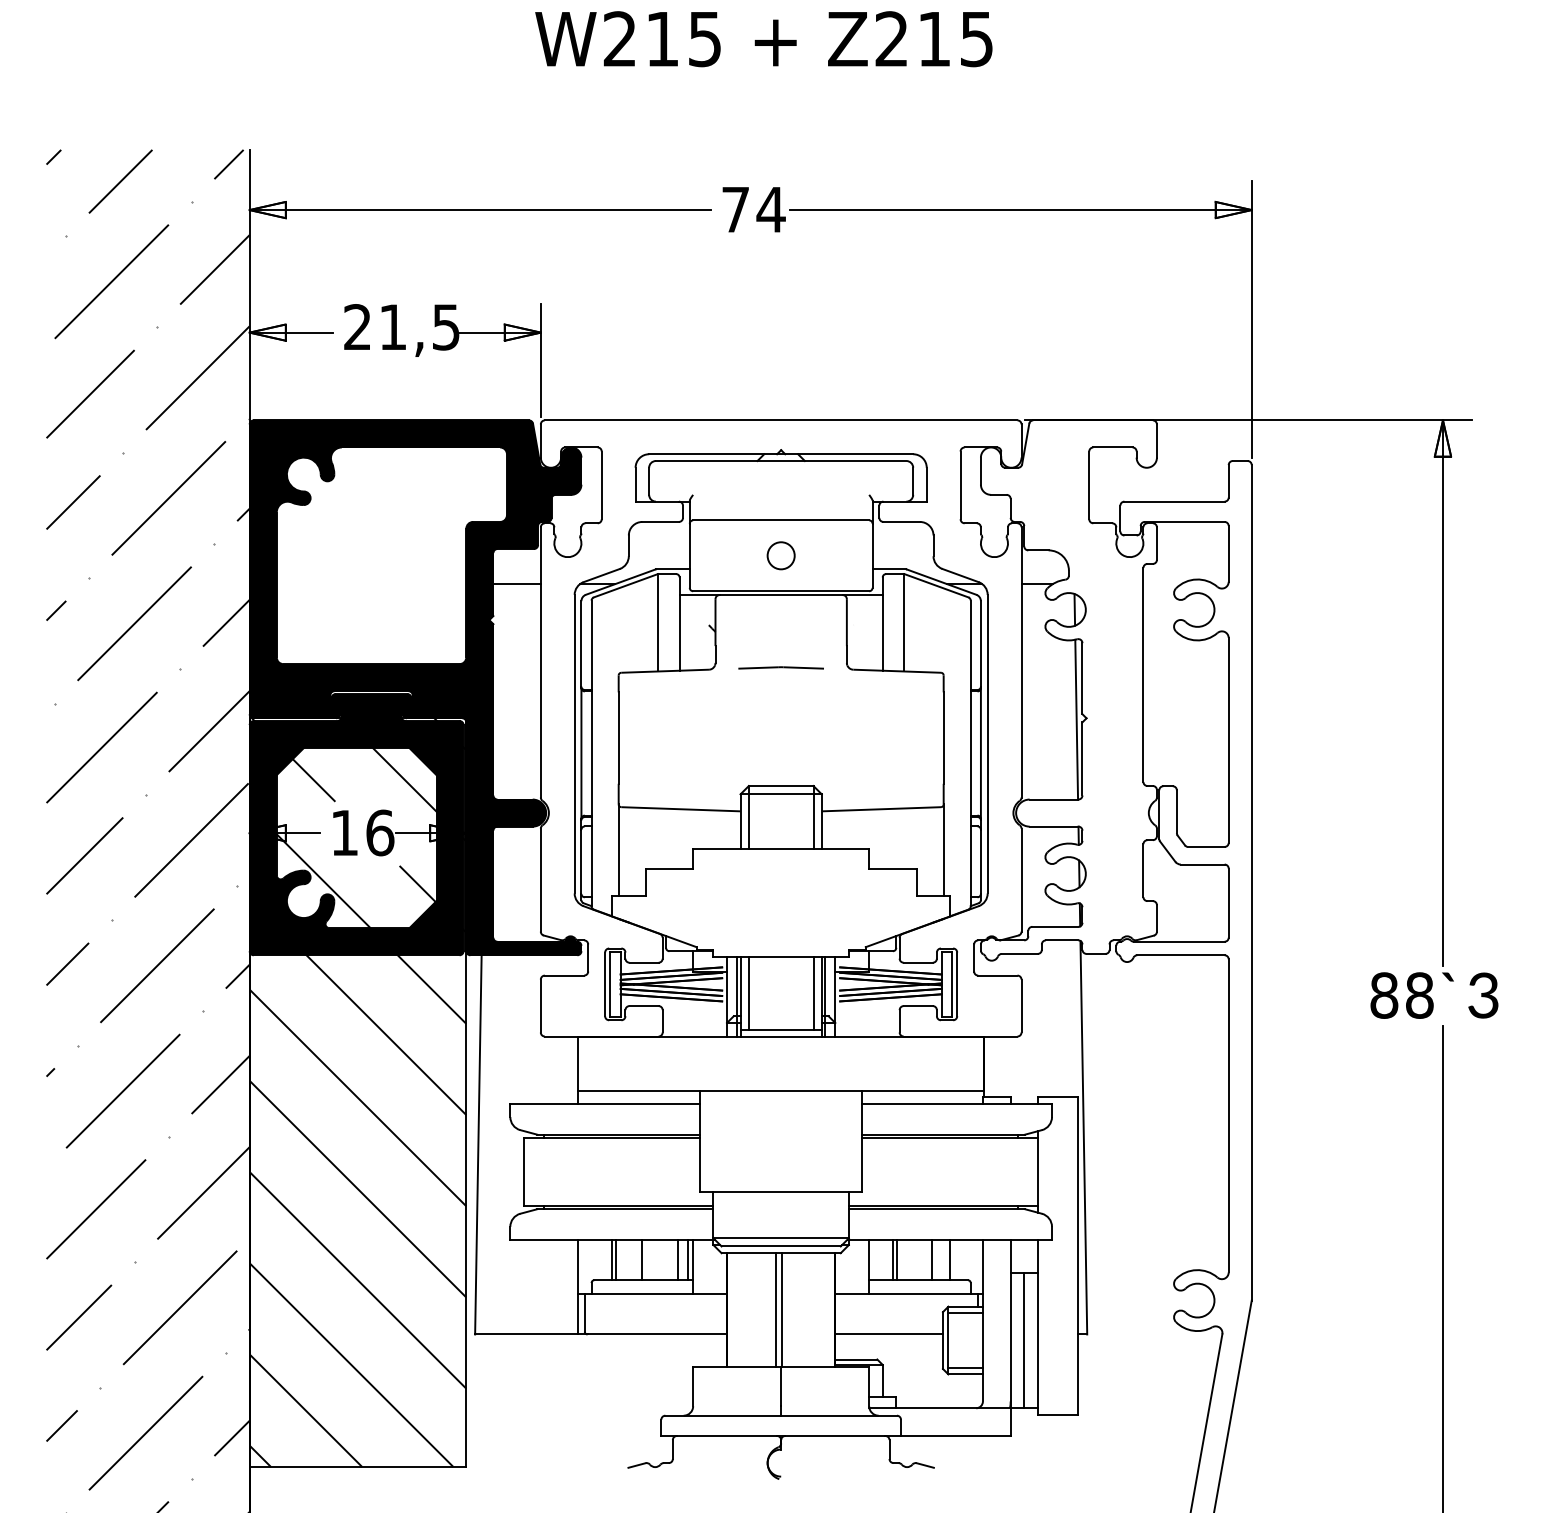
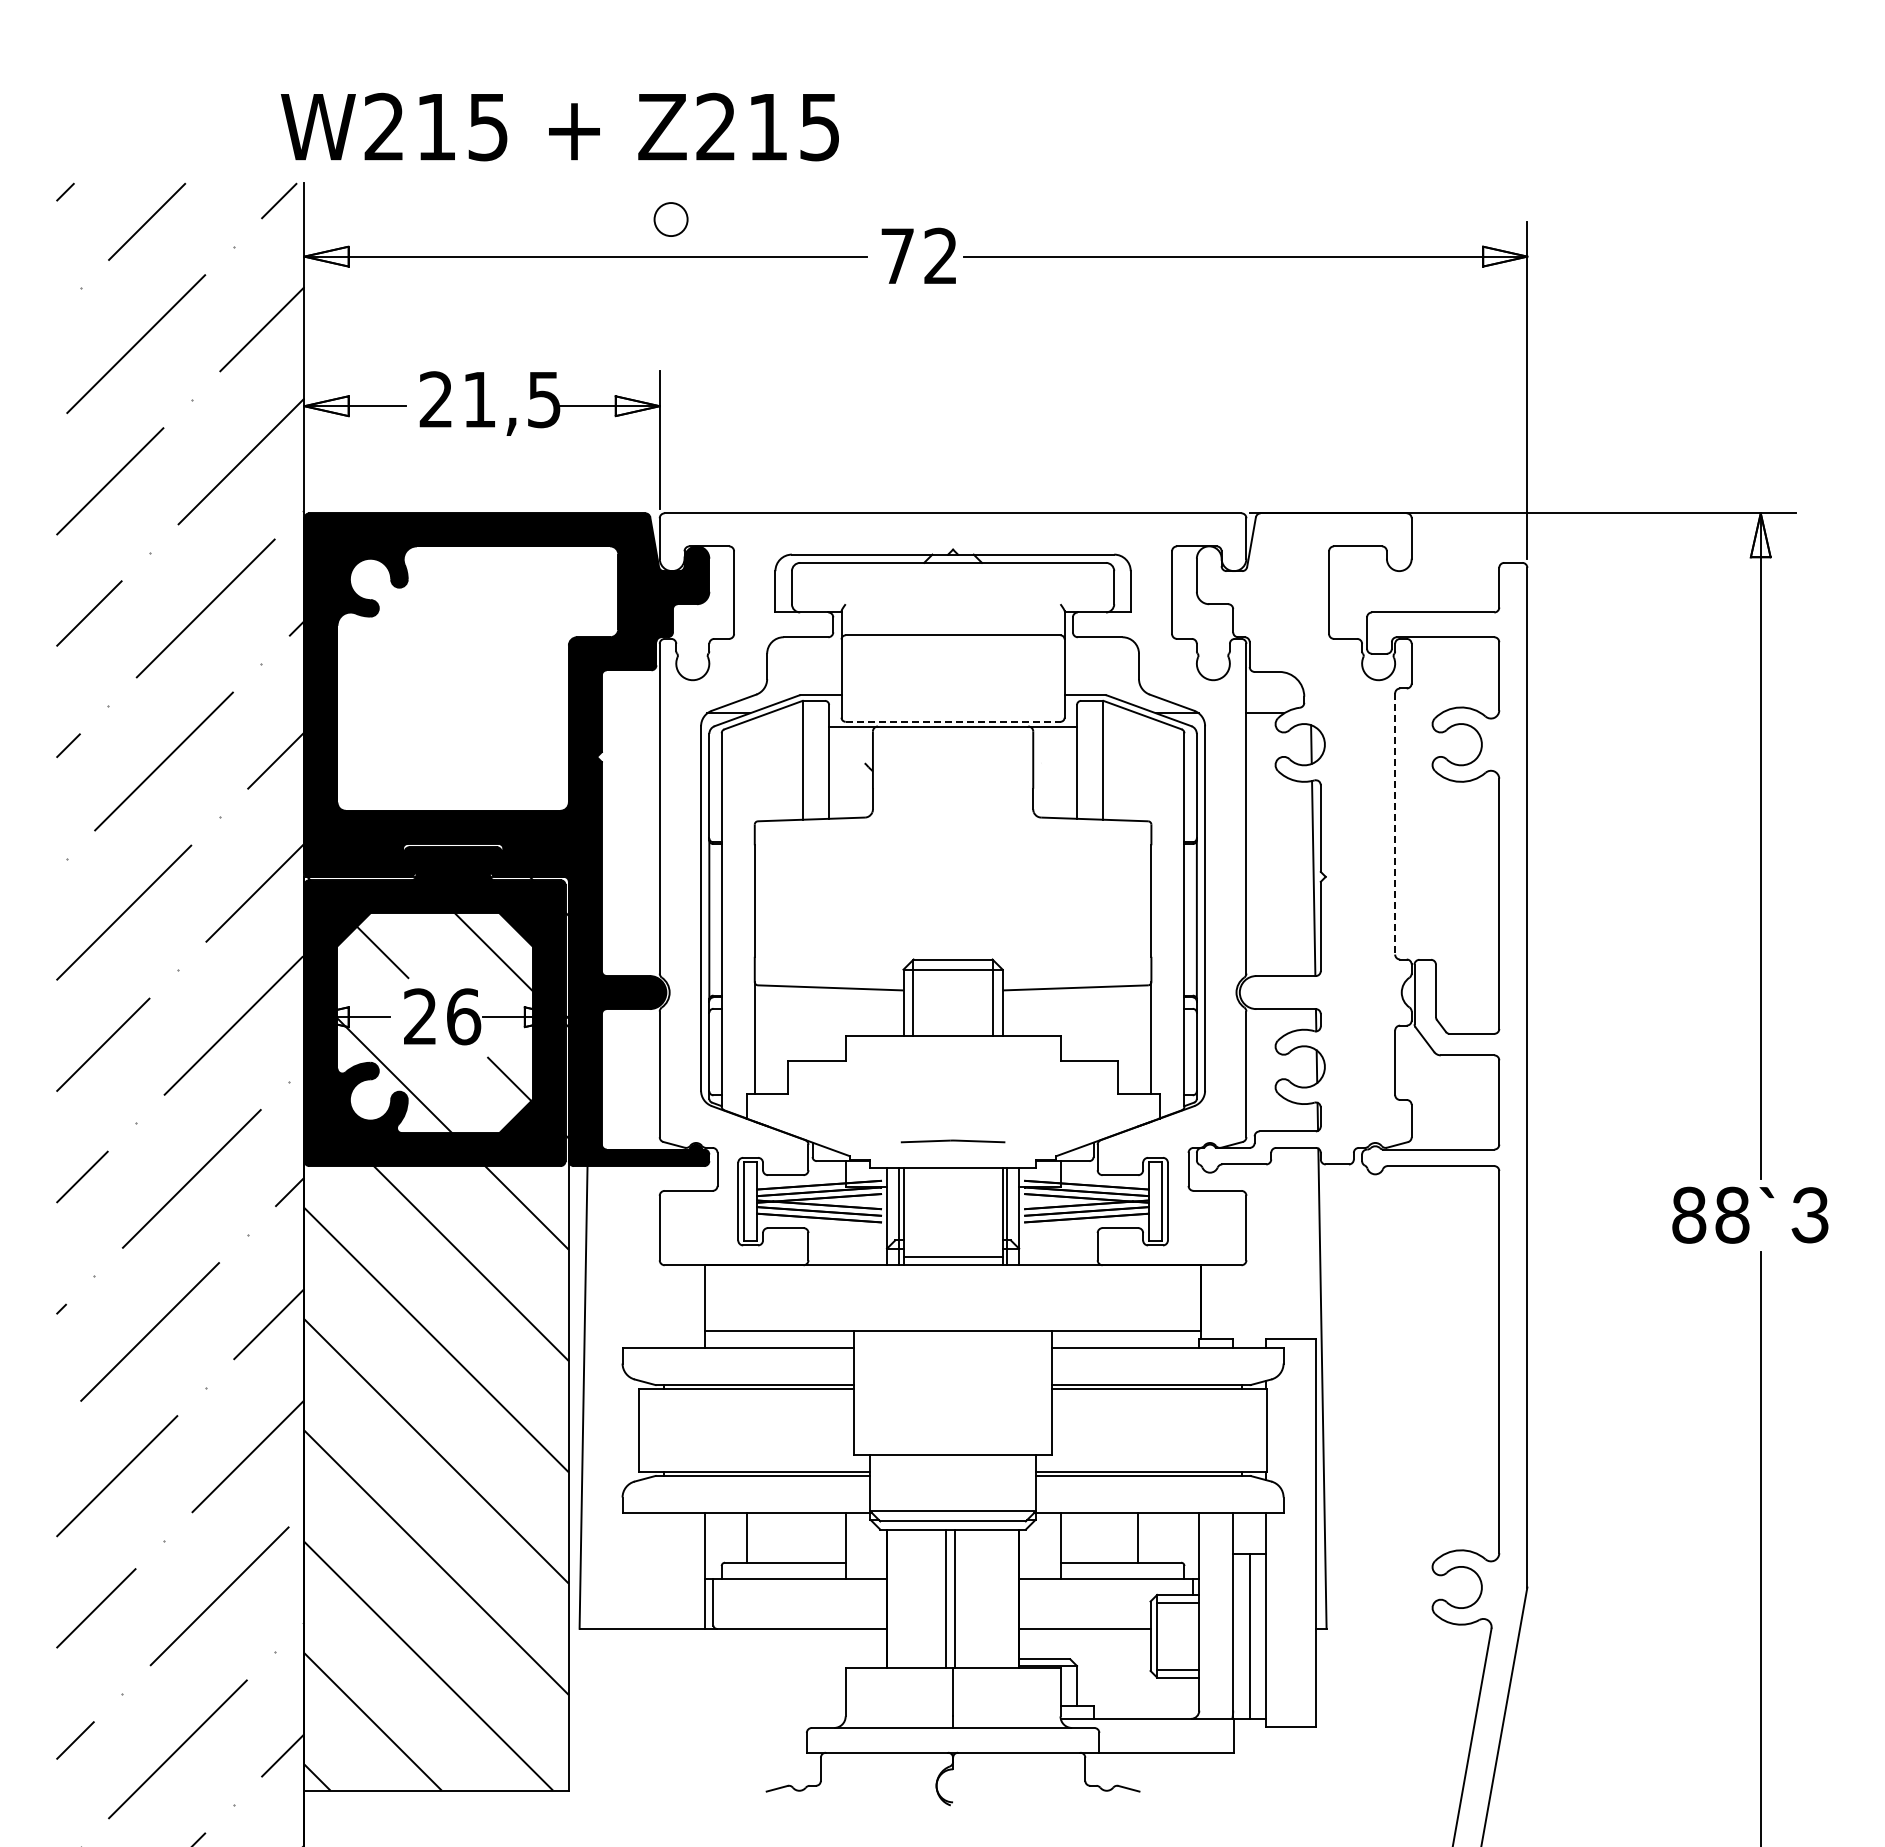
text: (763, 38) -> (559, 126), moved
text: (770, 209) -> (940, 255), 74 -> 72
circle: (780, 555) -> (670, 219), moved
line: (516, 584) -> (630, 713), removed
line: (781, 590) -> (953, 721), solid -> dashed
part: (780, 668) -> (952, 1141), moved
line: (1143, 675) -> (1395, 824), solid -> dashed
text: (343, 832) -> (419, 1016), 16 -> 26
line: (748, 993) -> (913, 1212), removed
line: (813, 993) -> (992, 1212), removed
line: (615, 1259) -> (751, 1537), removed
line: (642, 1259) -> (783, 1537), removed
line: (677, 1259) -> (826, 1537), removed
line: (688, 1259) -> (839, 1537), removed
line: (892, 1259) -> (1089, 1537), removed
line: (897, 1259) -> (1094, 1537), removed
line: (950, 1259) -> (1159, 1537), removed

